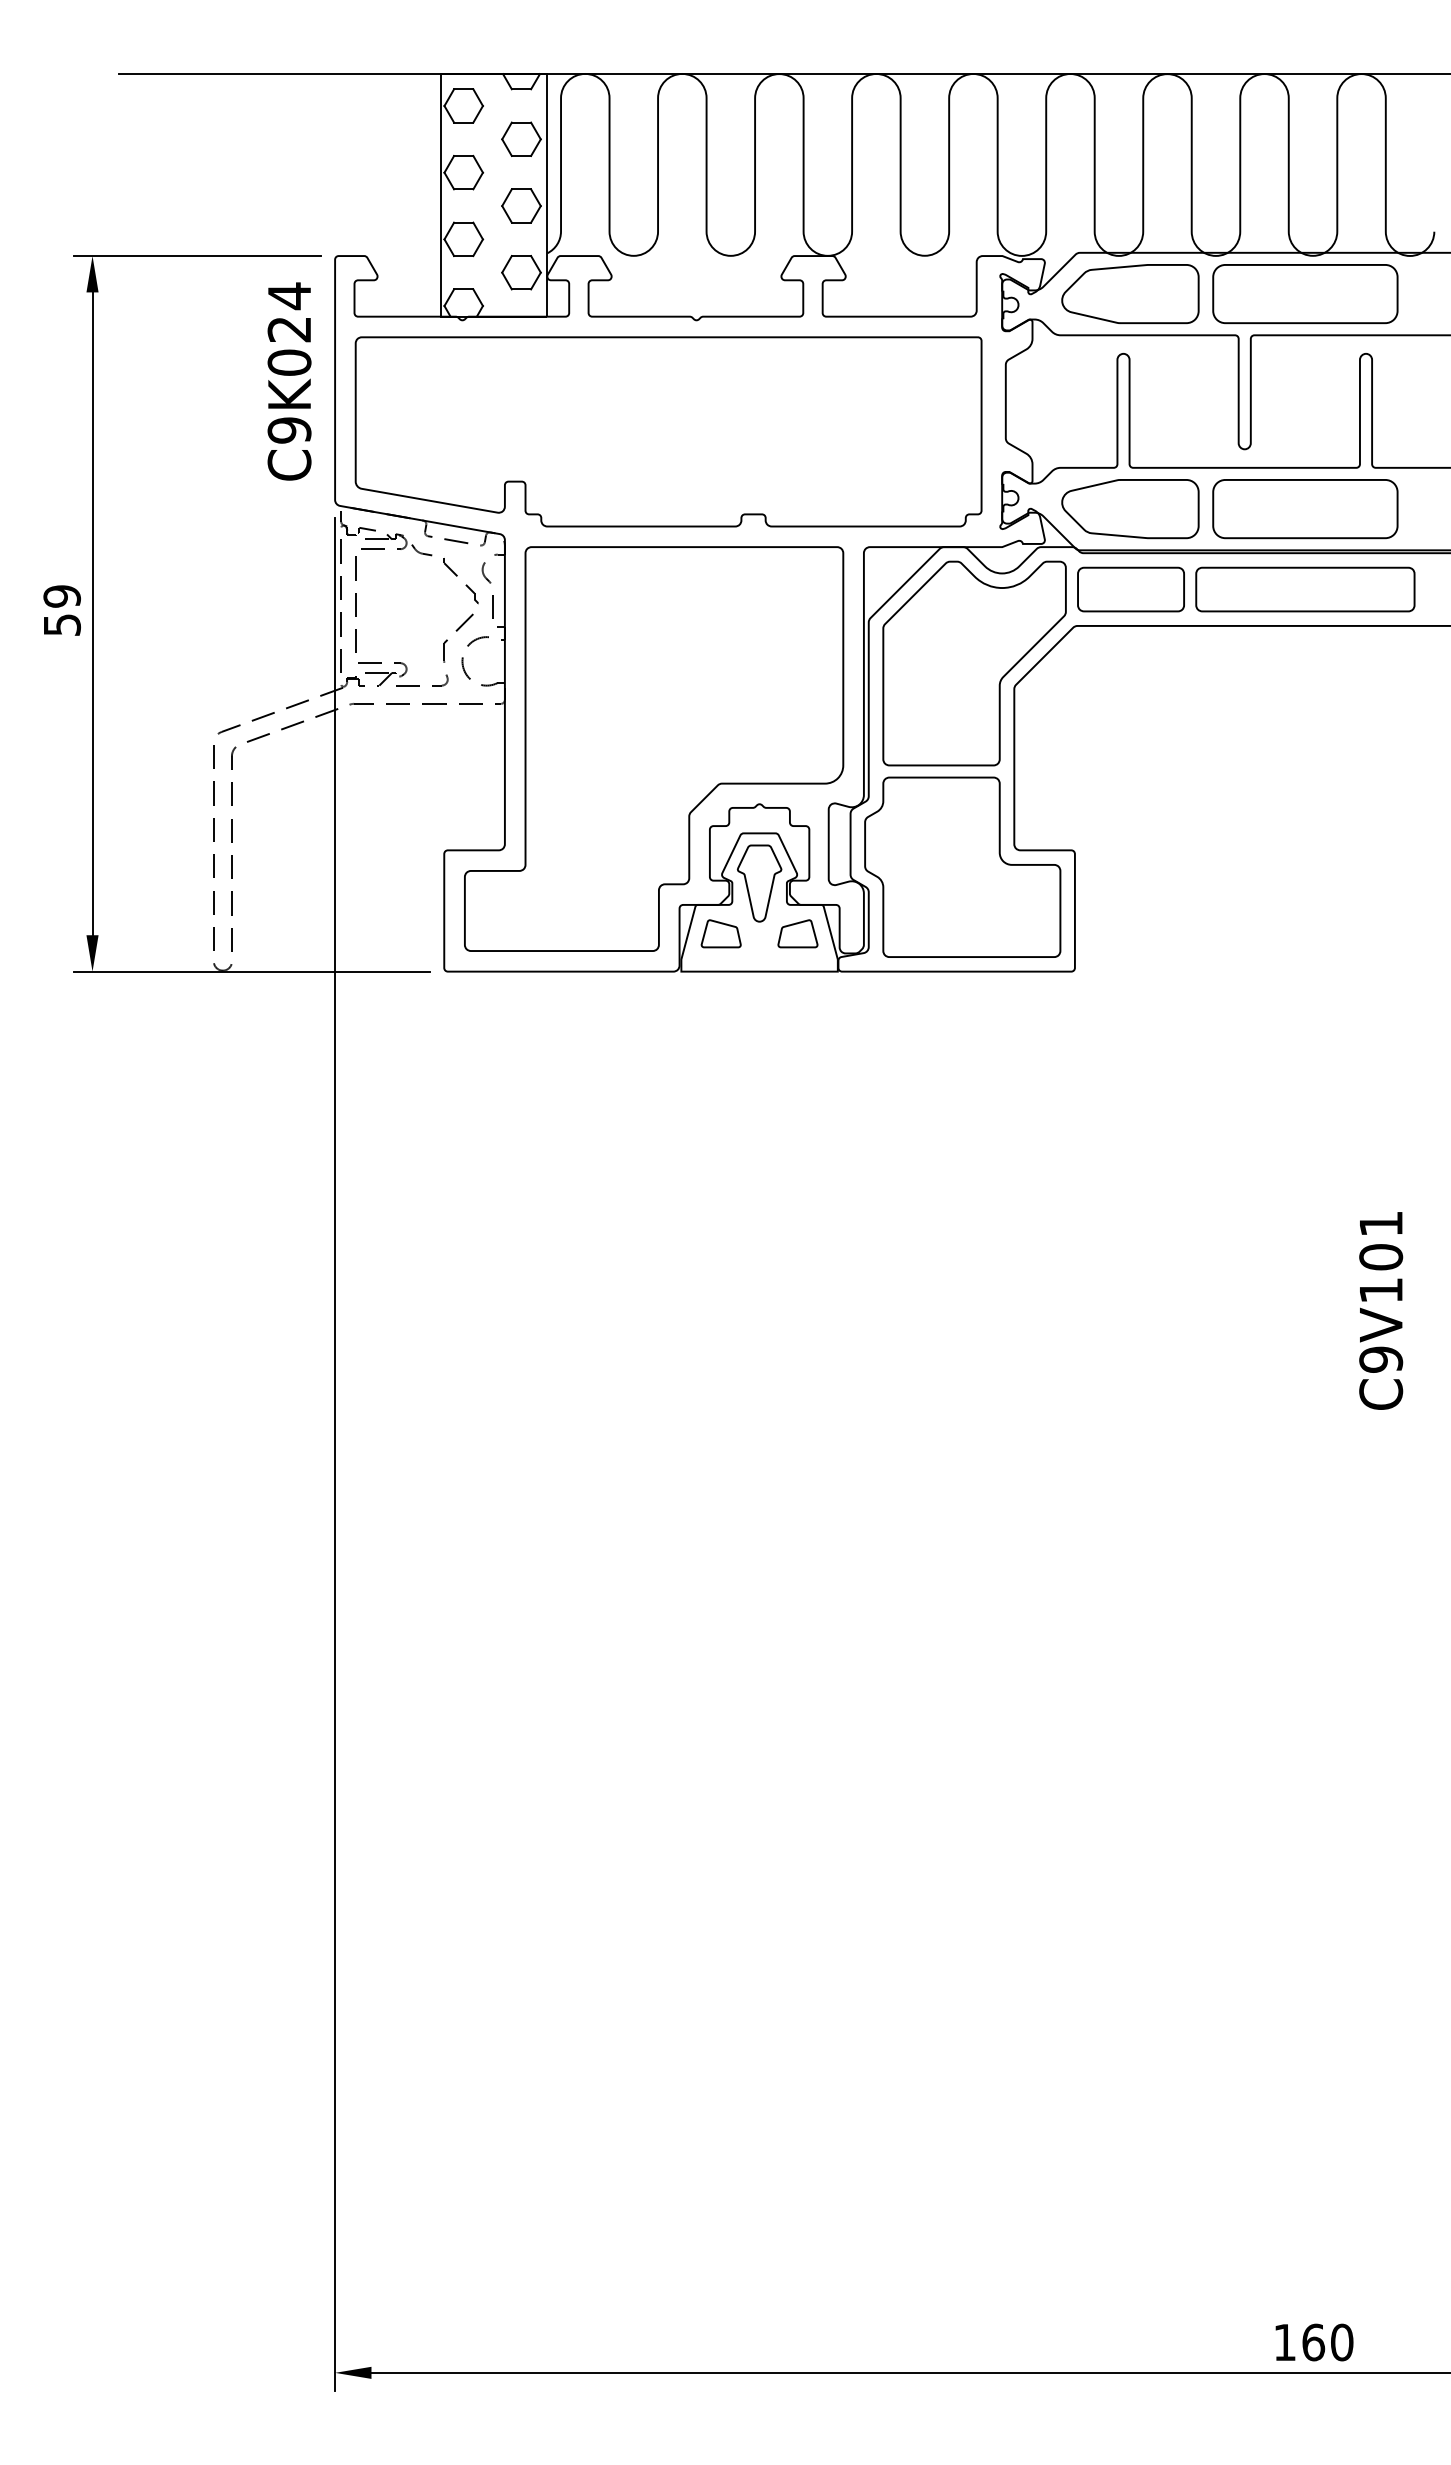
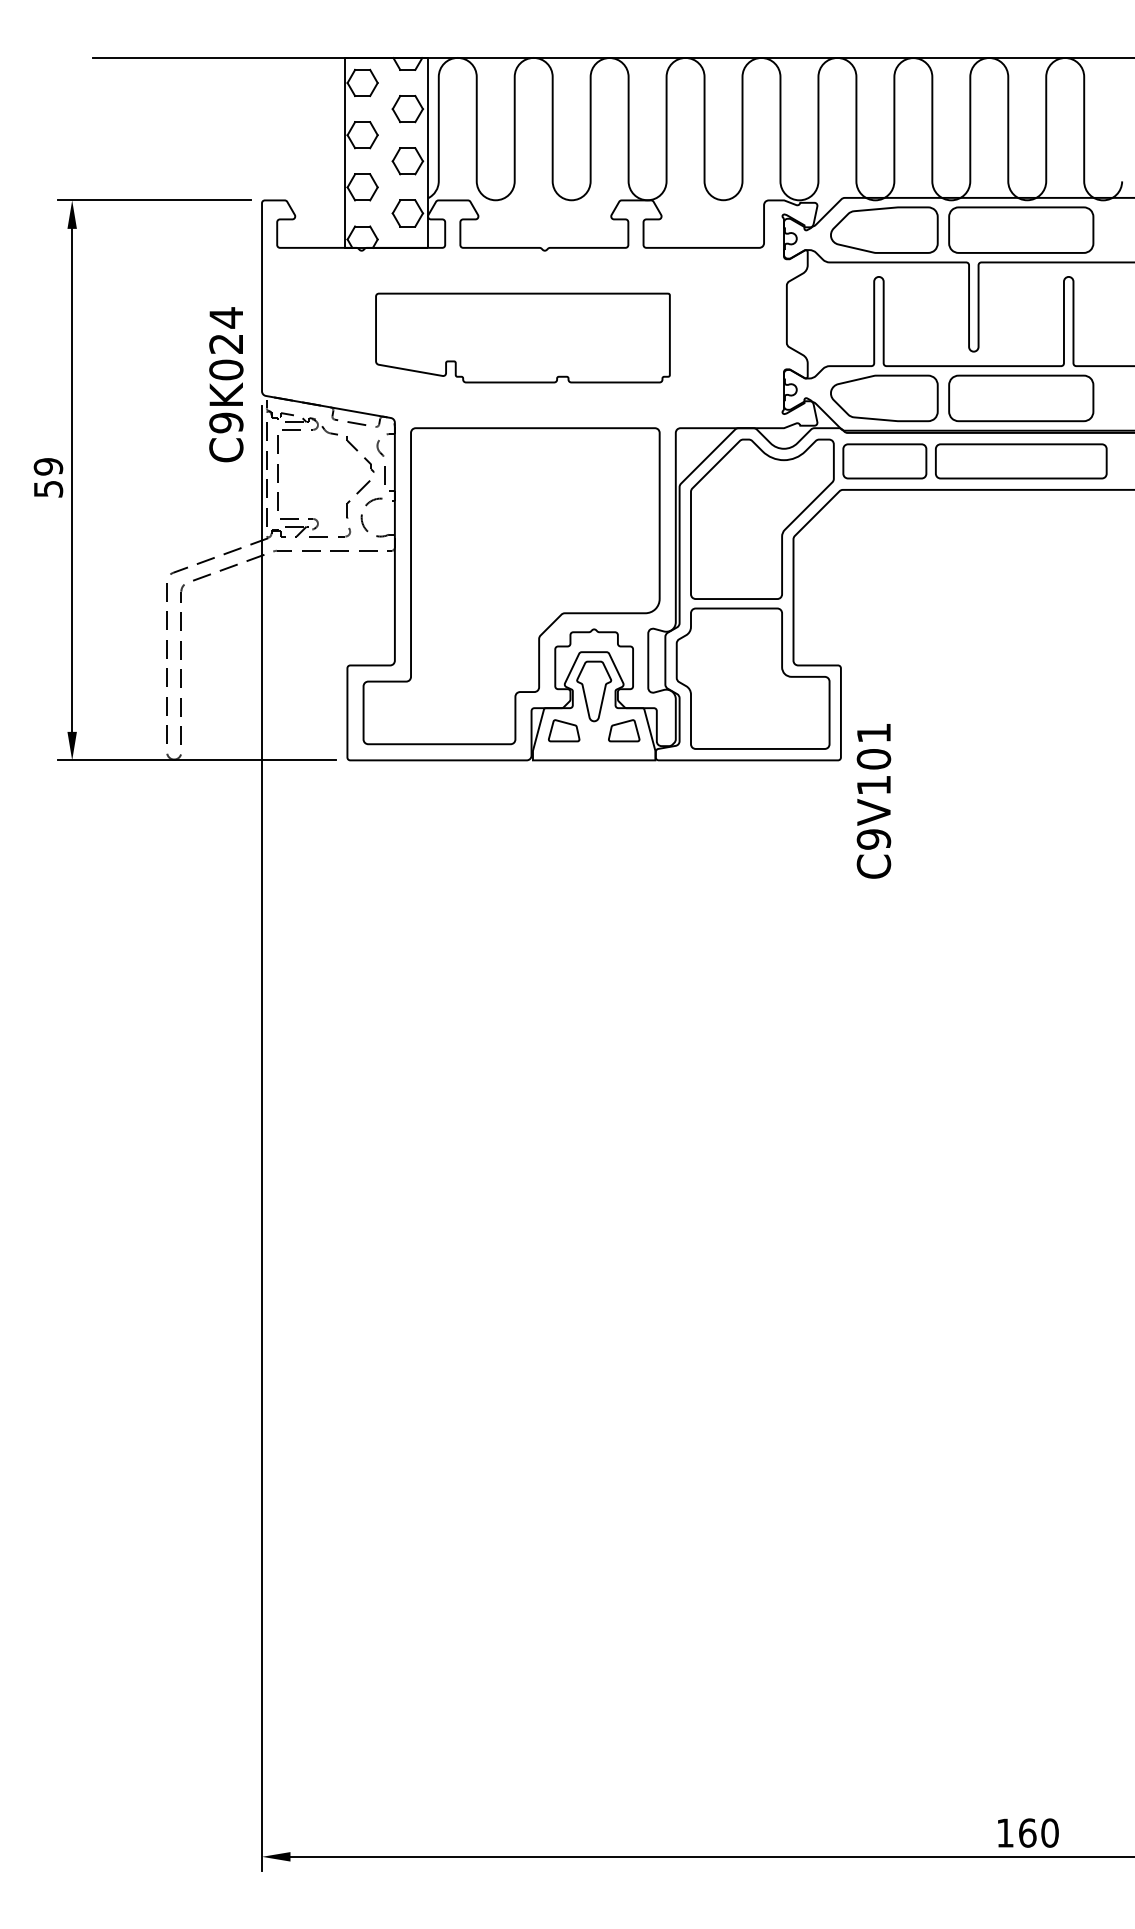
text: (289, 381) -> (226, 384), moved
part: (668, 431) -> (522, 337), size x0.6
text: (1381, 1310) -> (874, 800), moved

